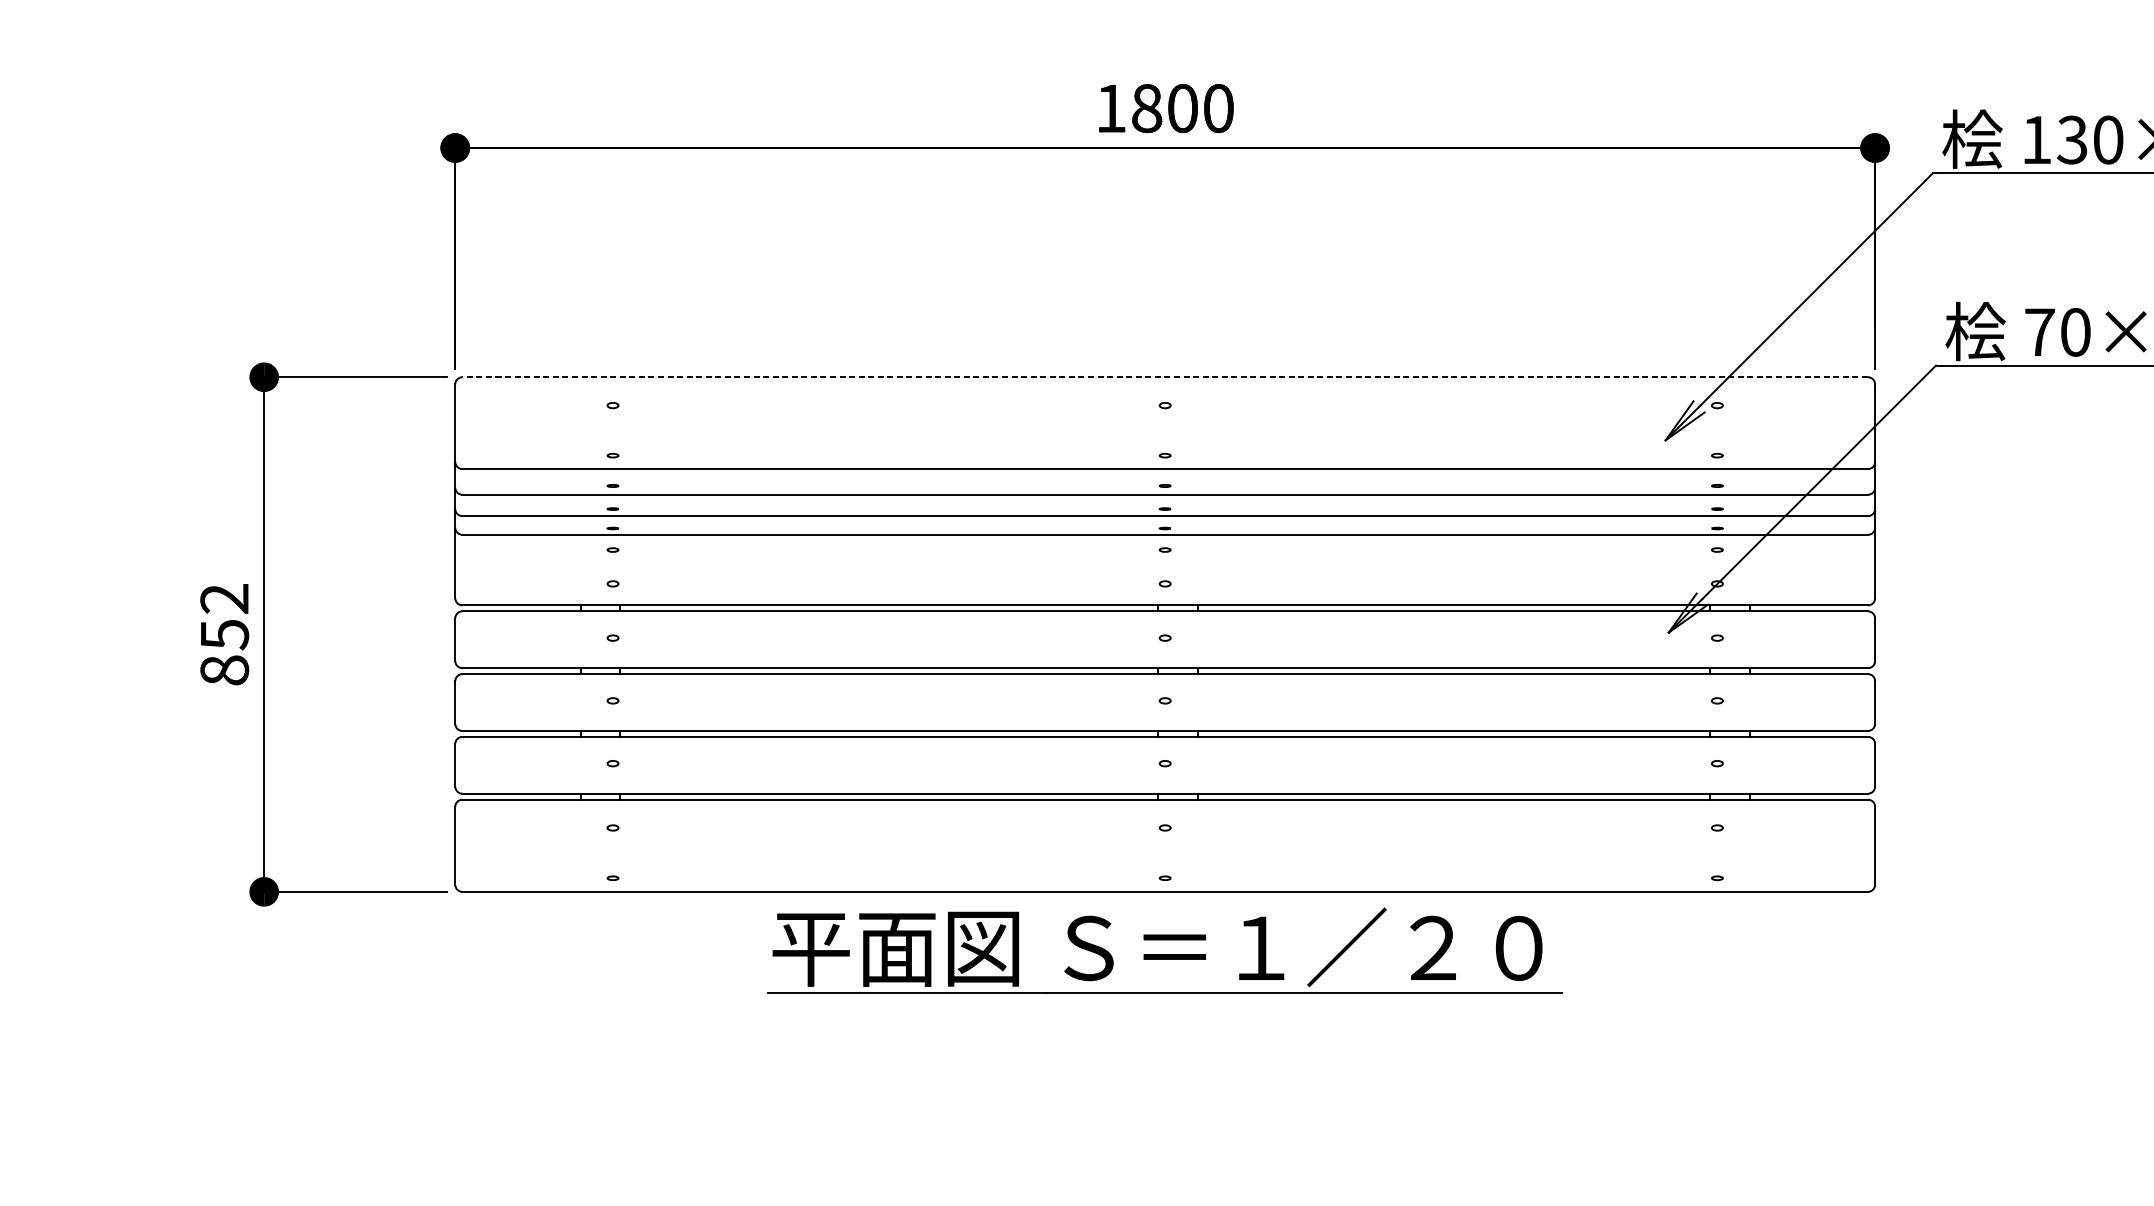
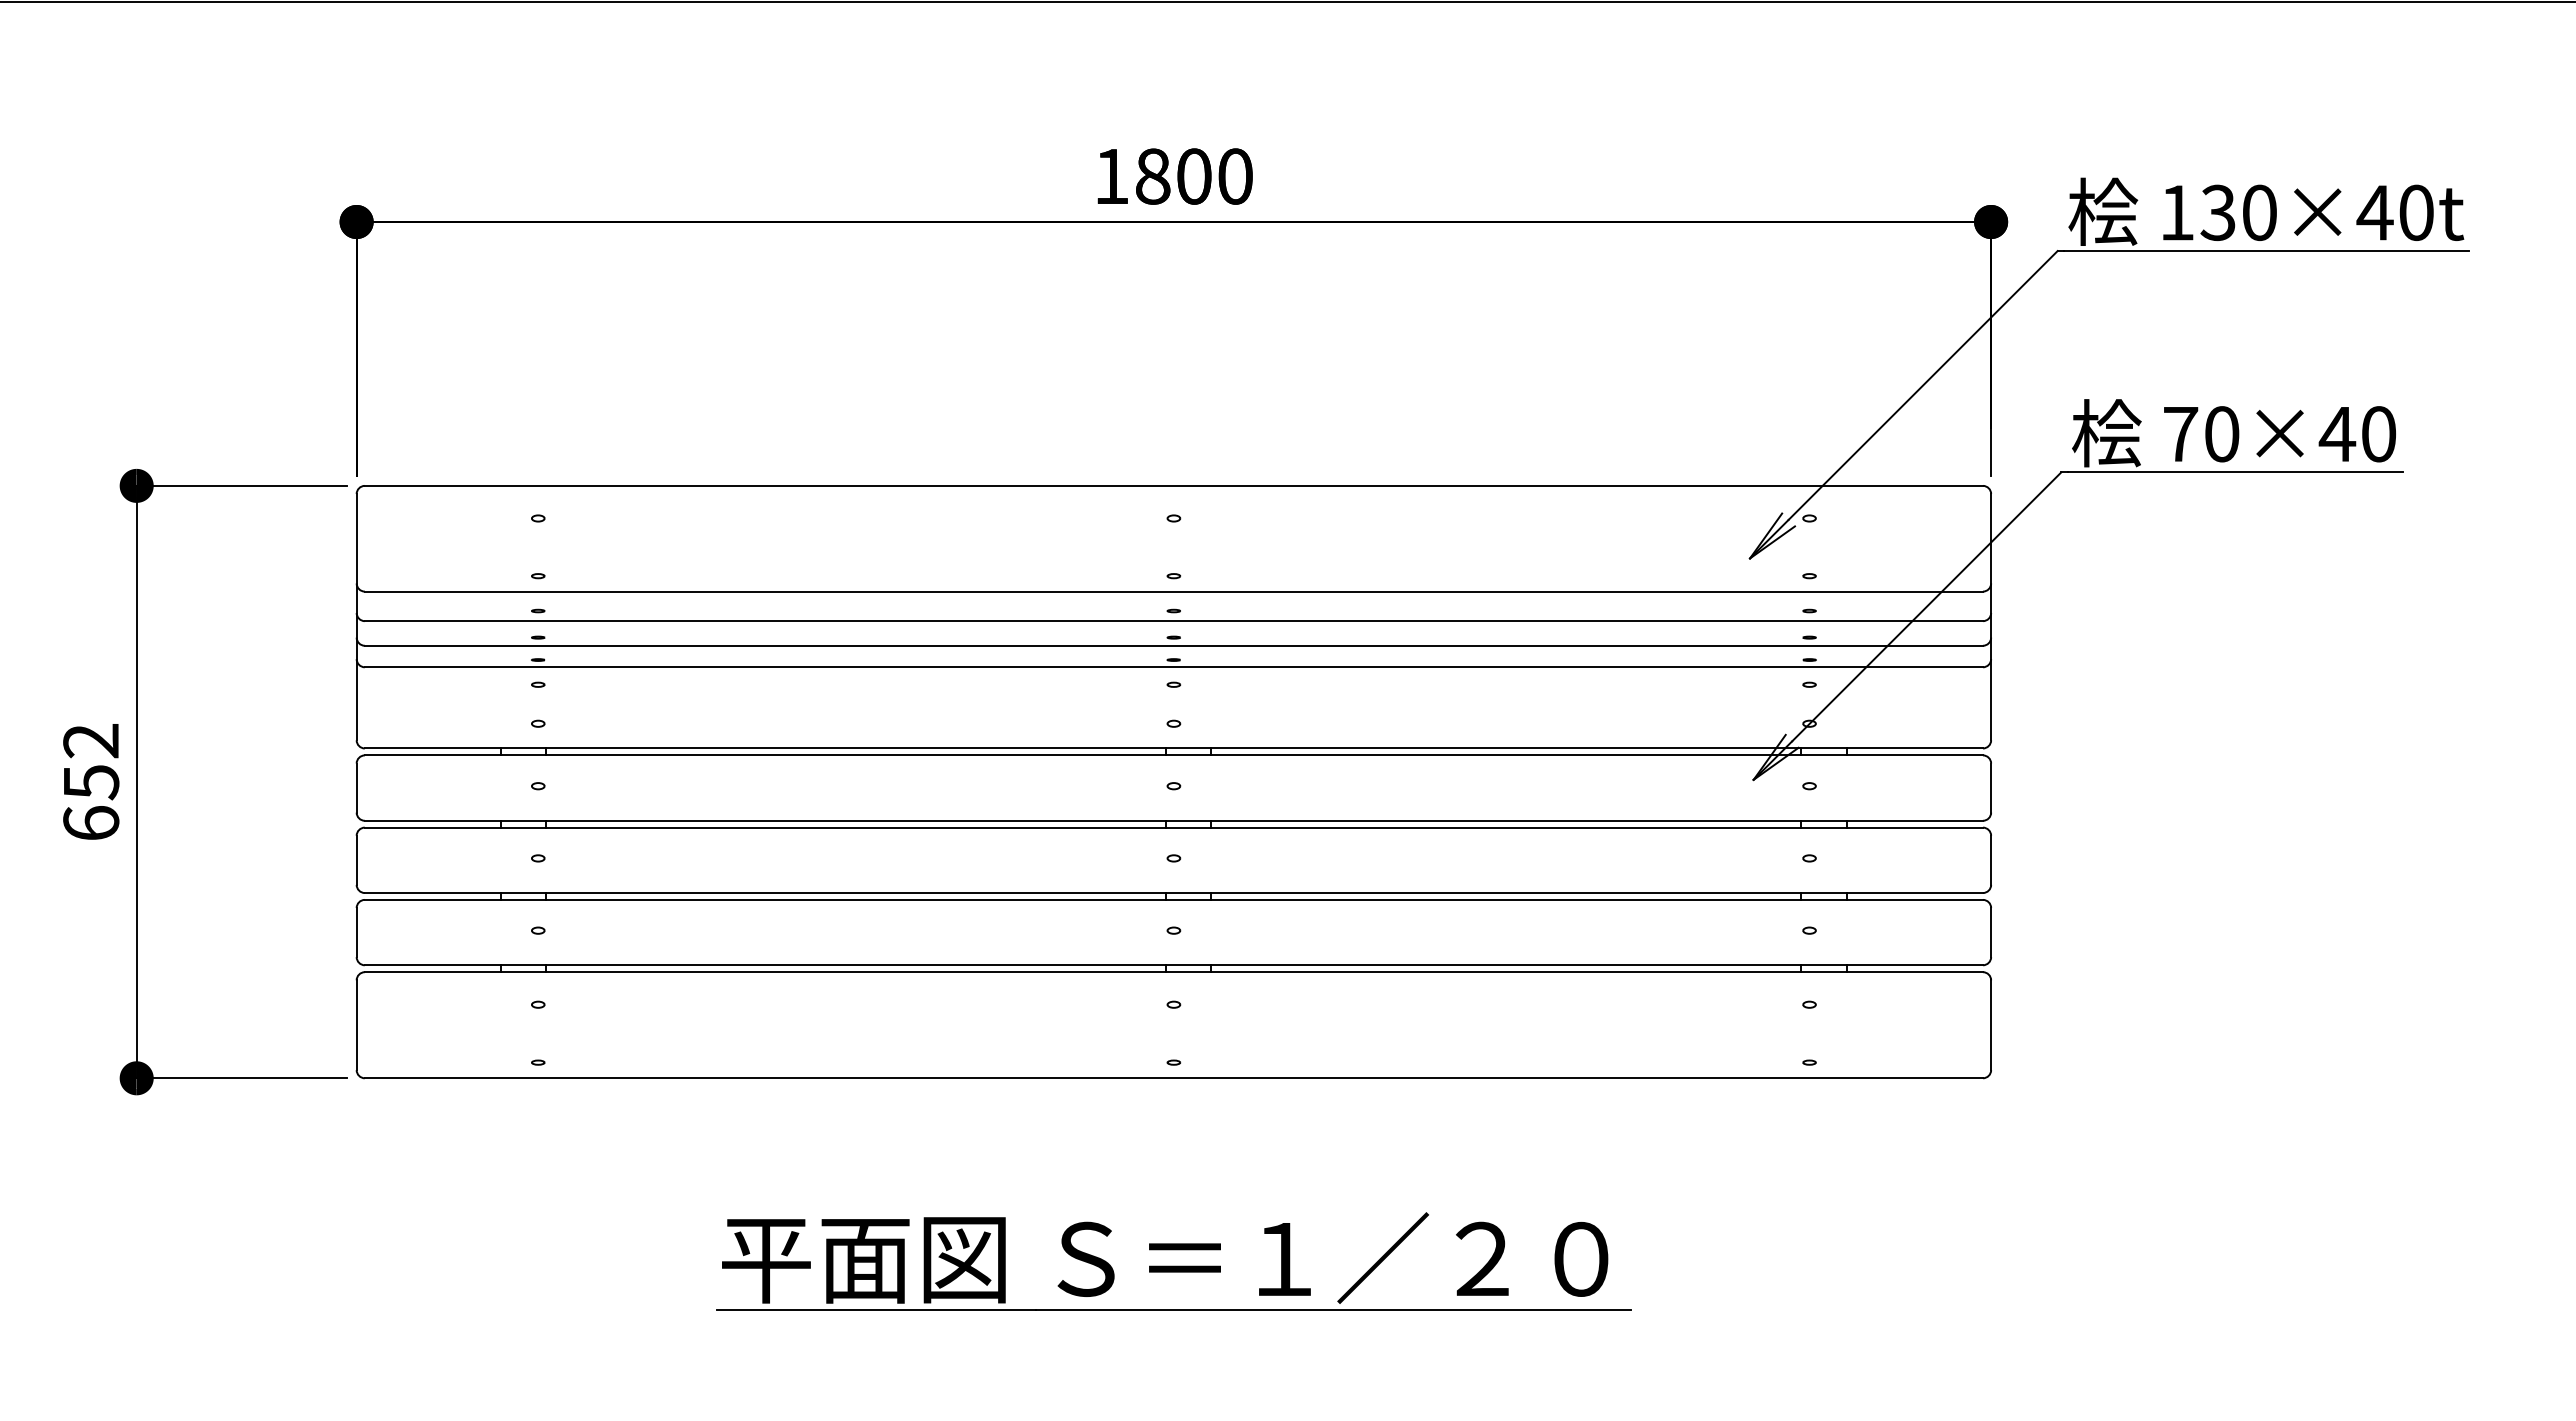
line: (1164, 376) -> (1173, 485), dashed -> solid
text: (224, 670) -> (91, 823), 852 -> 652
part: (1164, 950) -> (1173, 1261), moved

